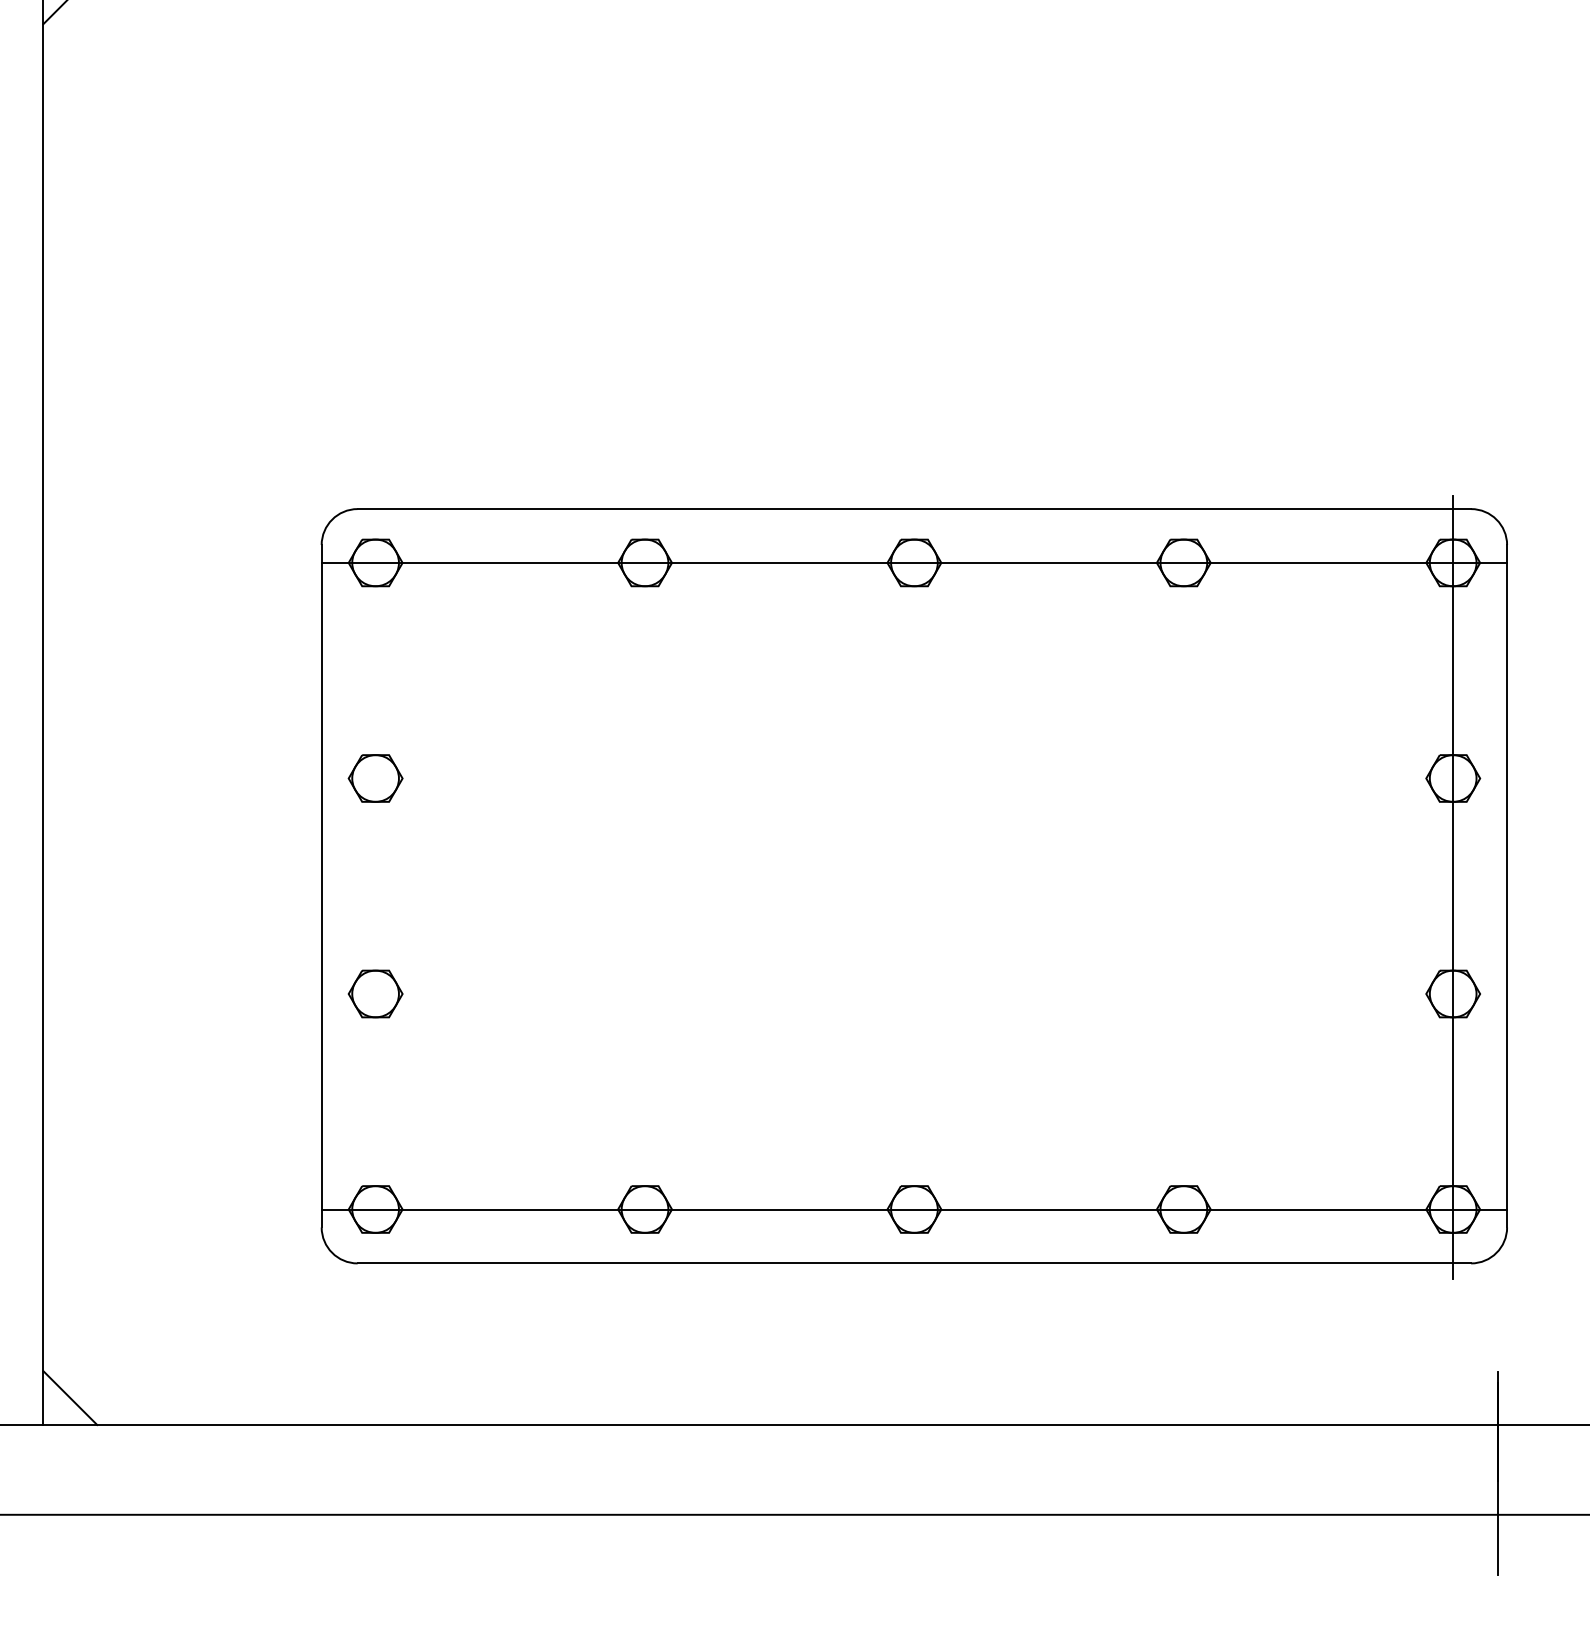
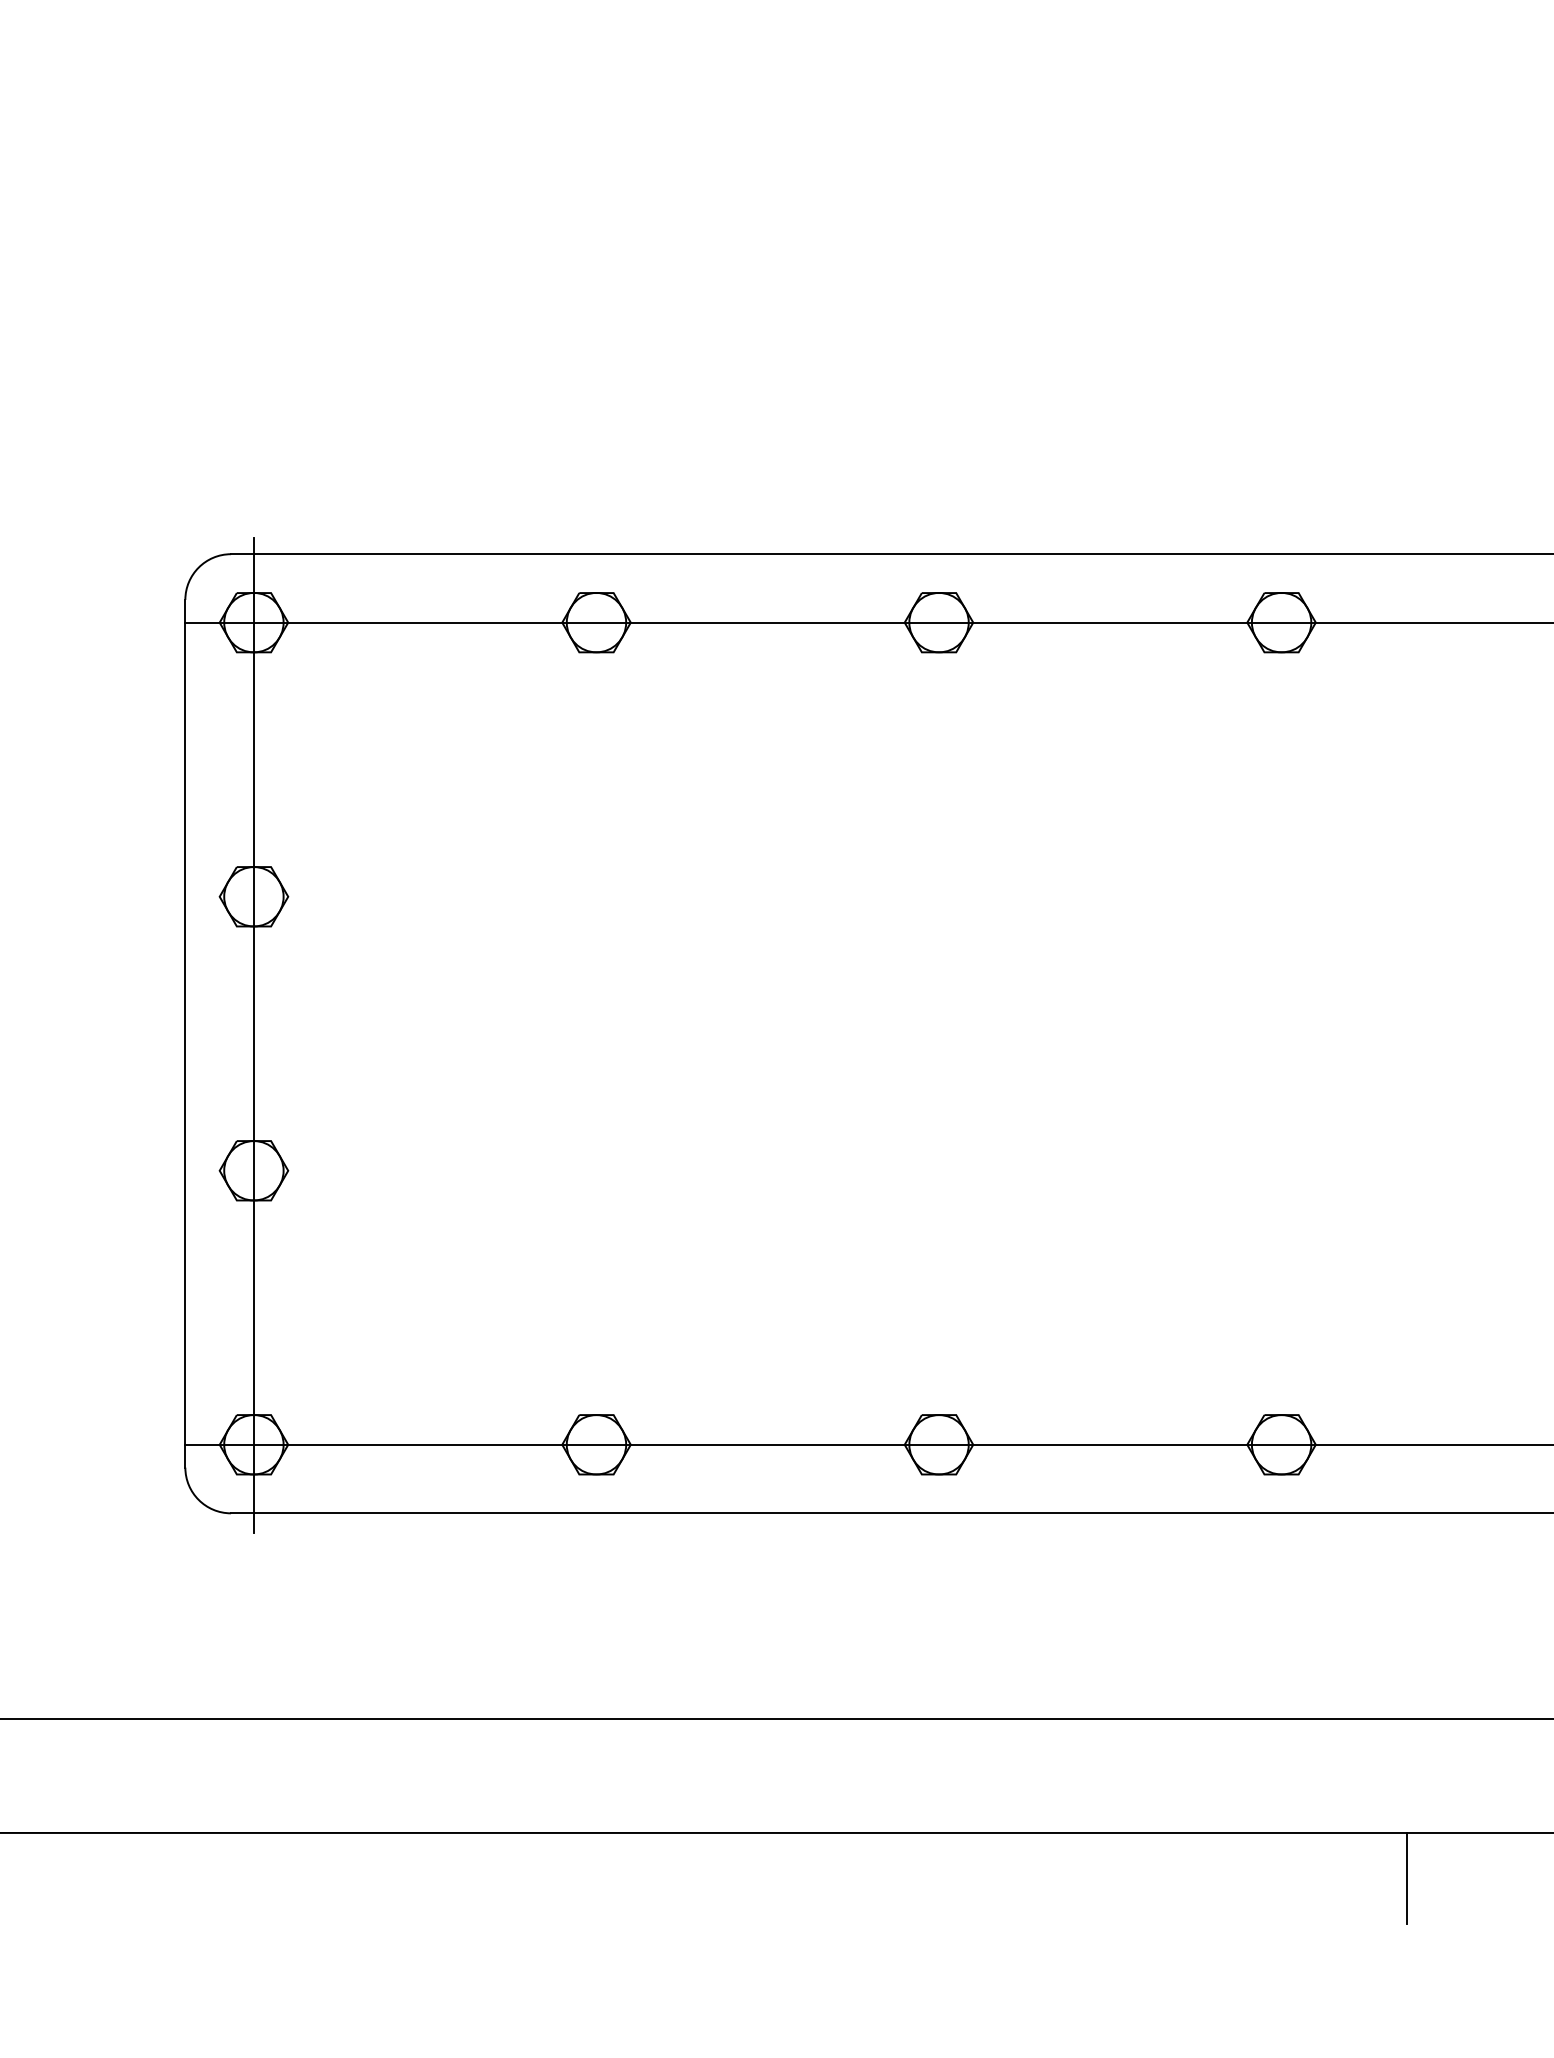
line: (375, 887) -> (253, 1035), added
line: (1282, 1550) -> (1407, 1878), added

